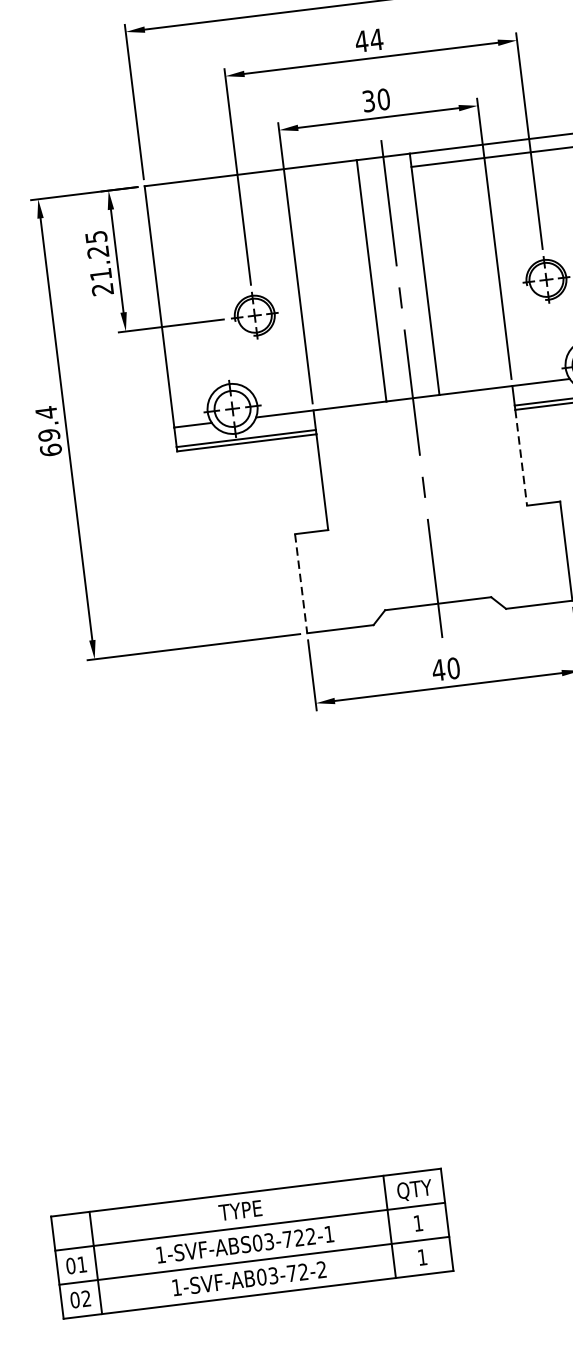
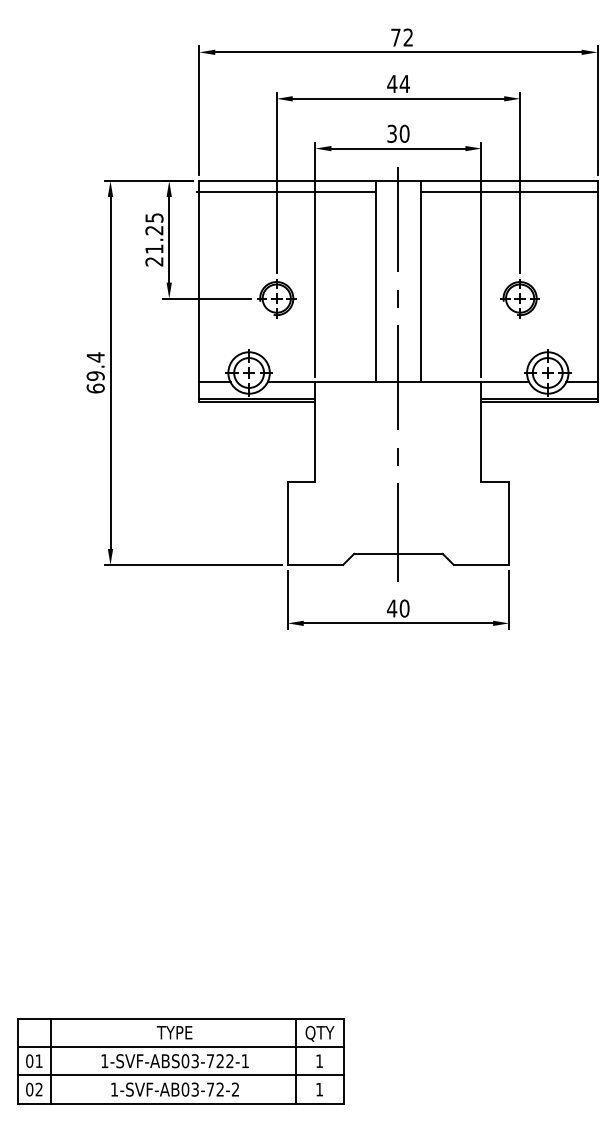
line: (250, 187) -> (286, 192), added
line: (521, 458) -> (481, 442), dashed -> solid
line: (300, 584) -> (287, 524), dashed -> solid

